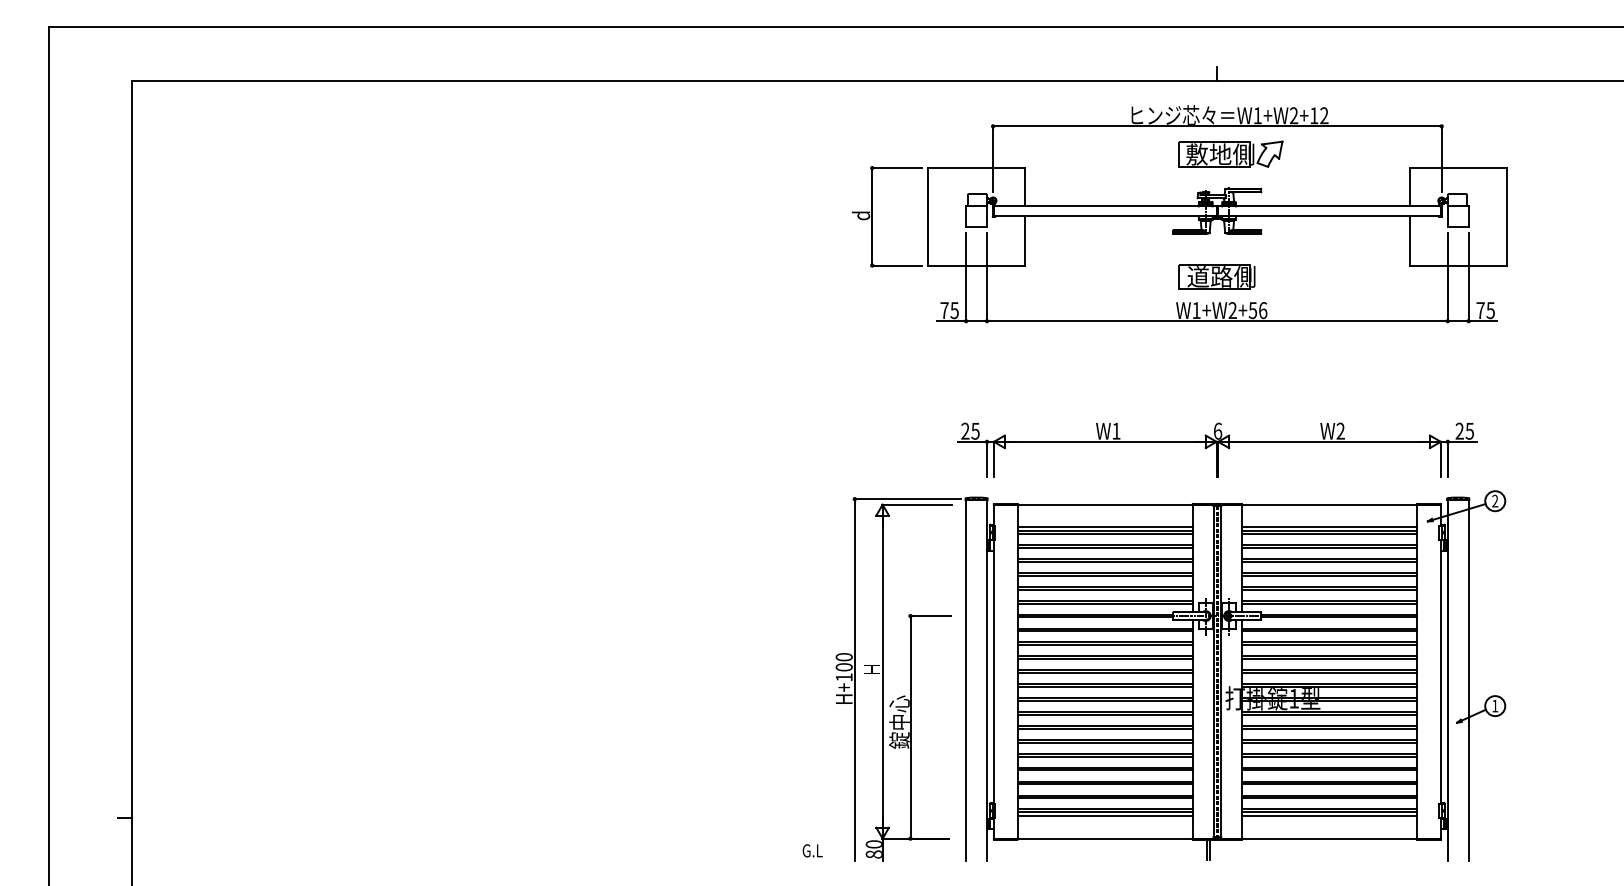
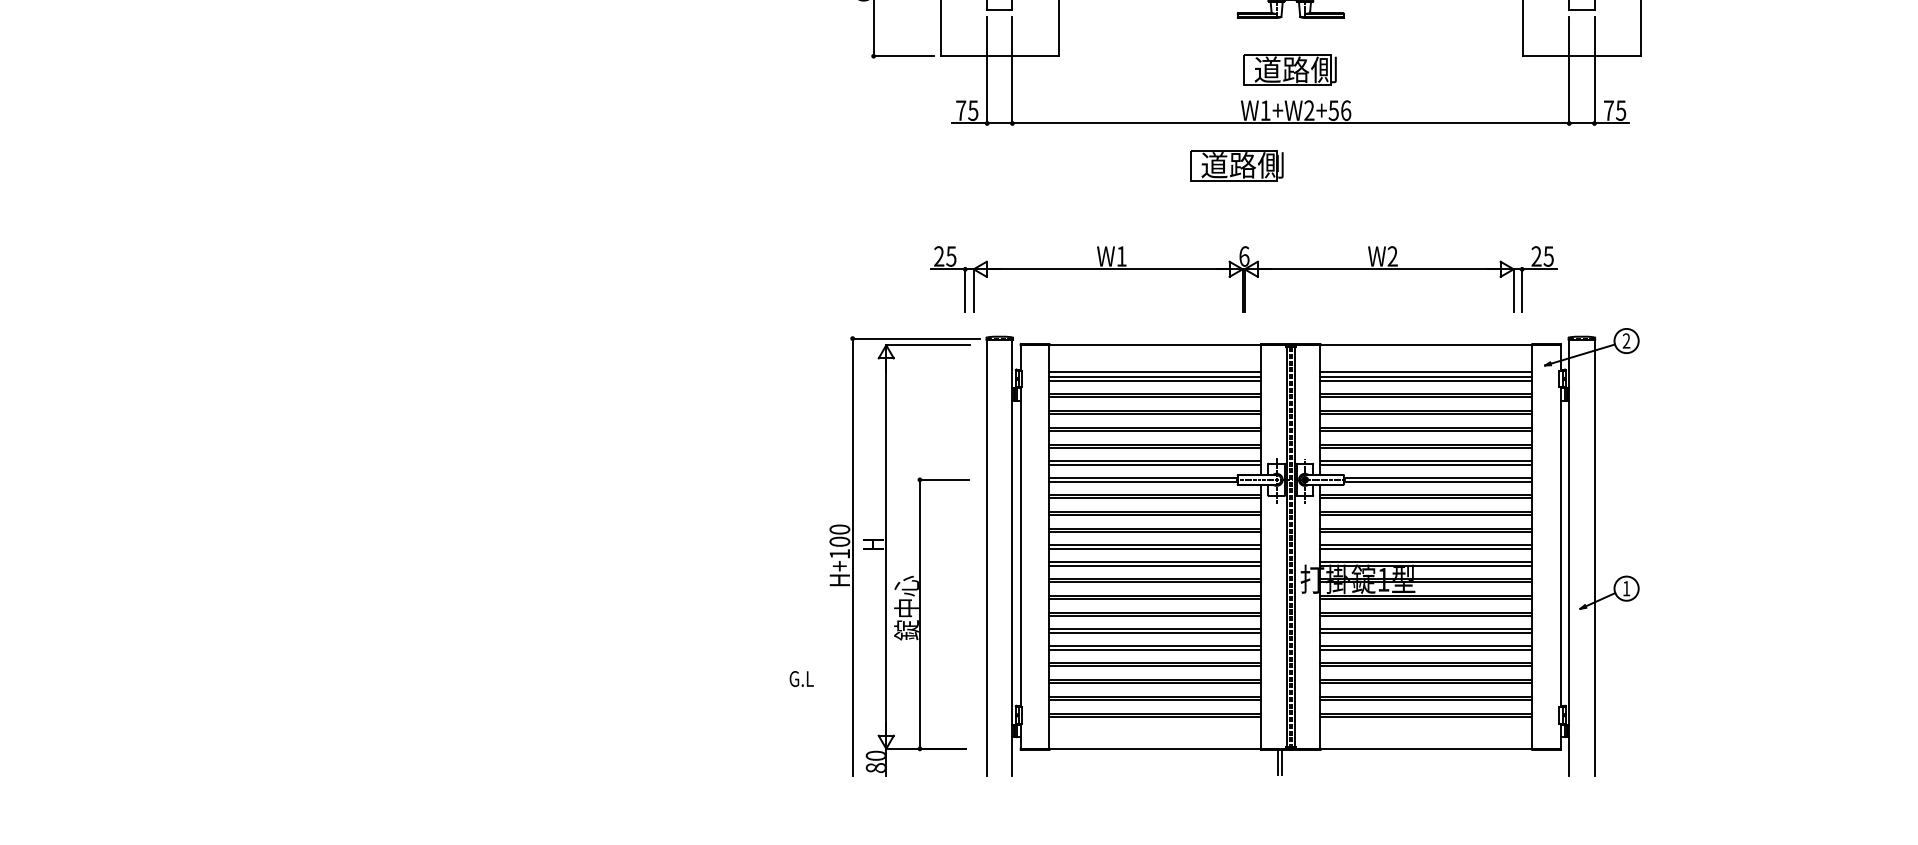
part: (1172, 355) -> (1236, 164), added
part: (1217, 449) -> (1243, 278), moved
line: (1104, 816) -> (1154, 722), removed
line: (1329, 816) -> (1426, 722), removed
text: (812, 850) -> (801, 678), moved

